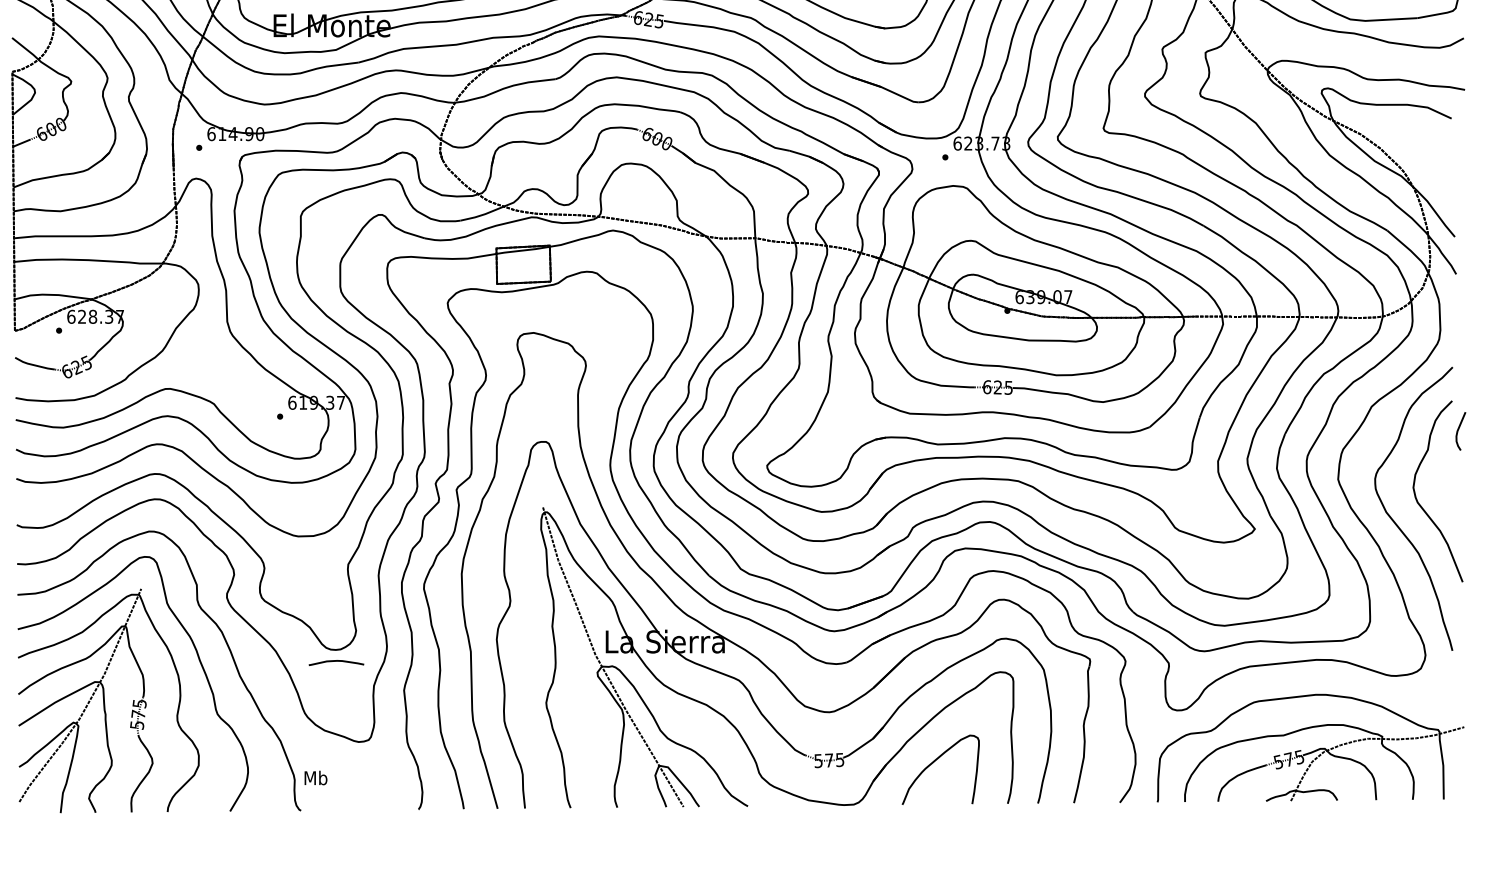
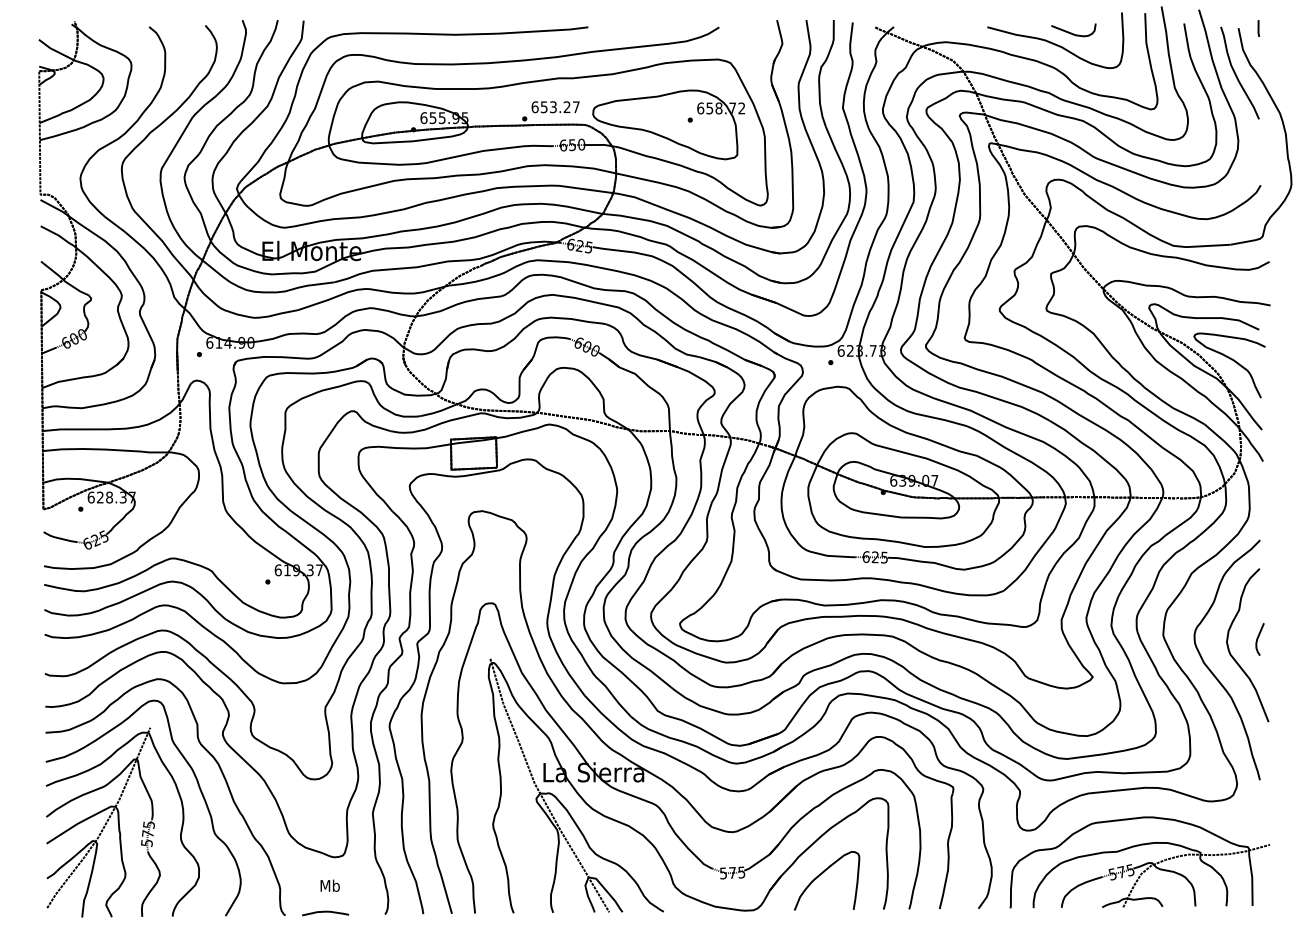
curve: (1418, 154) -> (1231, 360), added
curve: (1459, 431) -> (1258, 639), moved
curve: (336, 661) -> (325, 912), moved
text: (315, 777) -> (329, 885), moved

